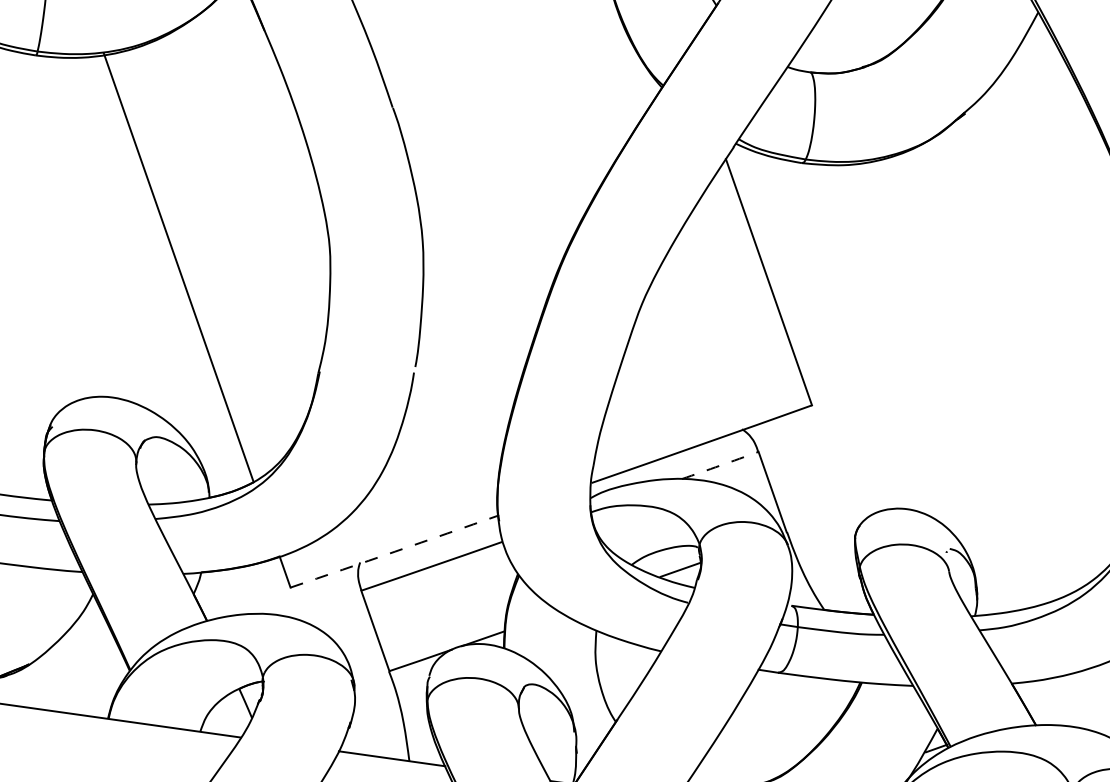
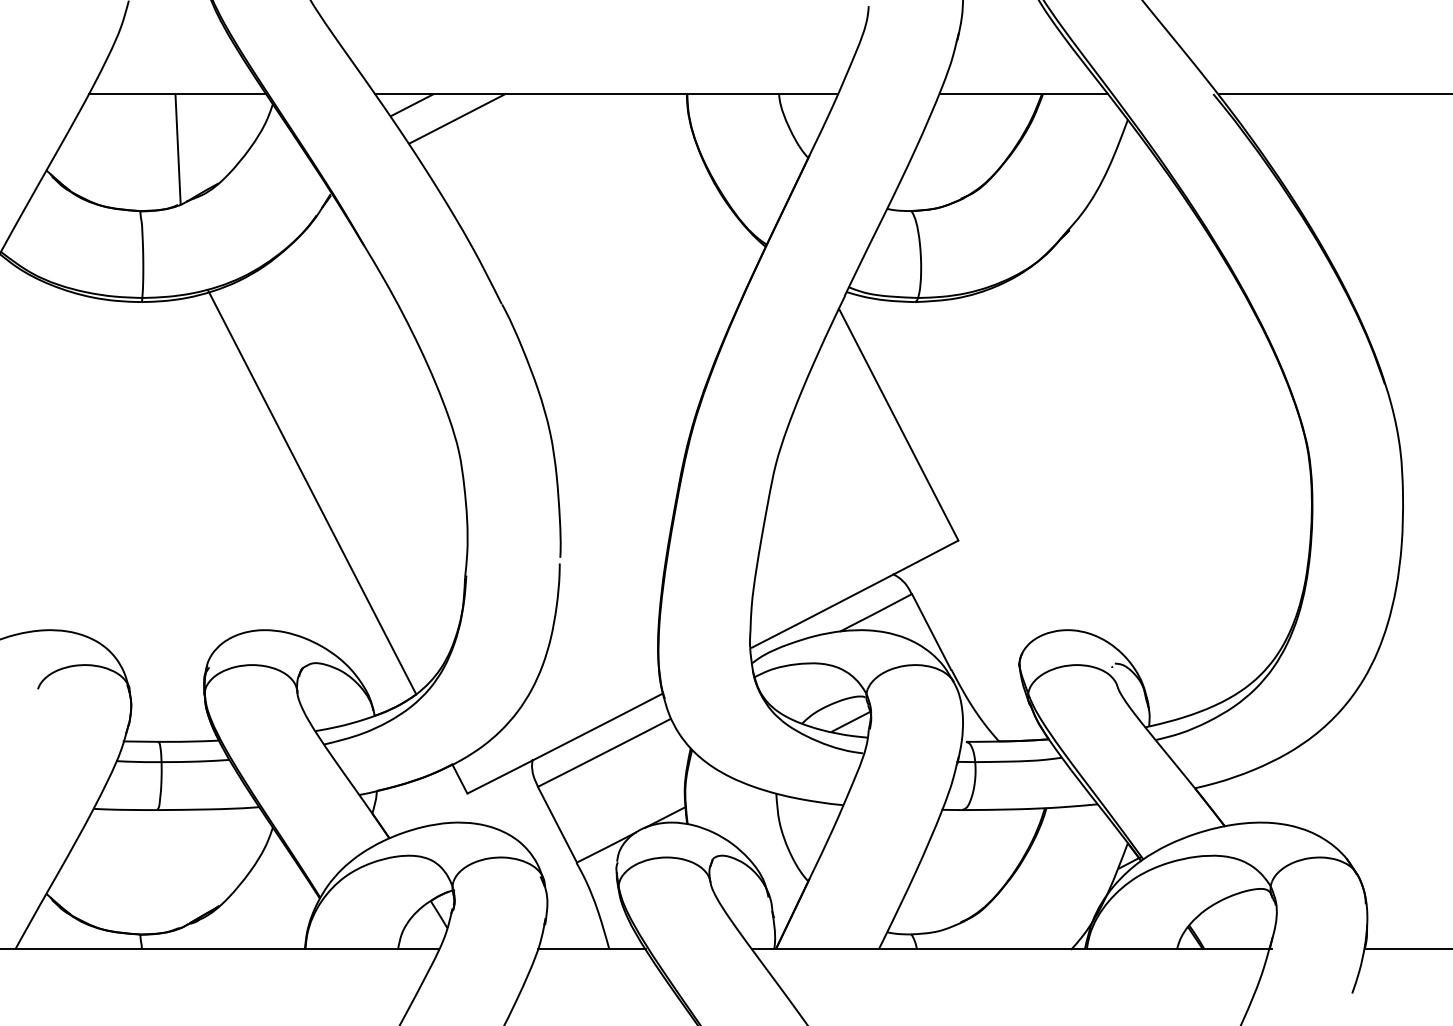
arc: (720, 466) -> (876, 613), dashed -> solid
arc: (394, 551) -> (565, 743), dashed -> solid

